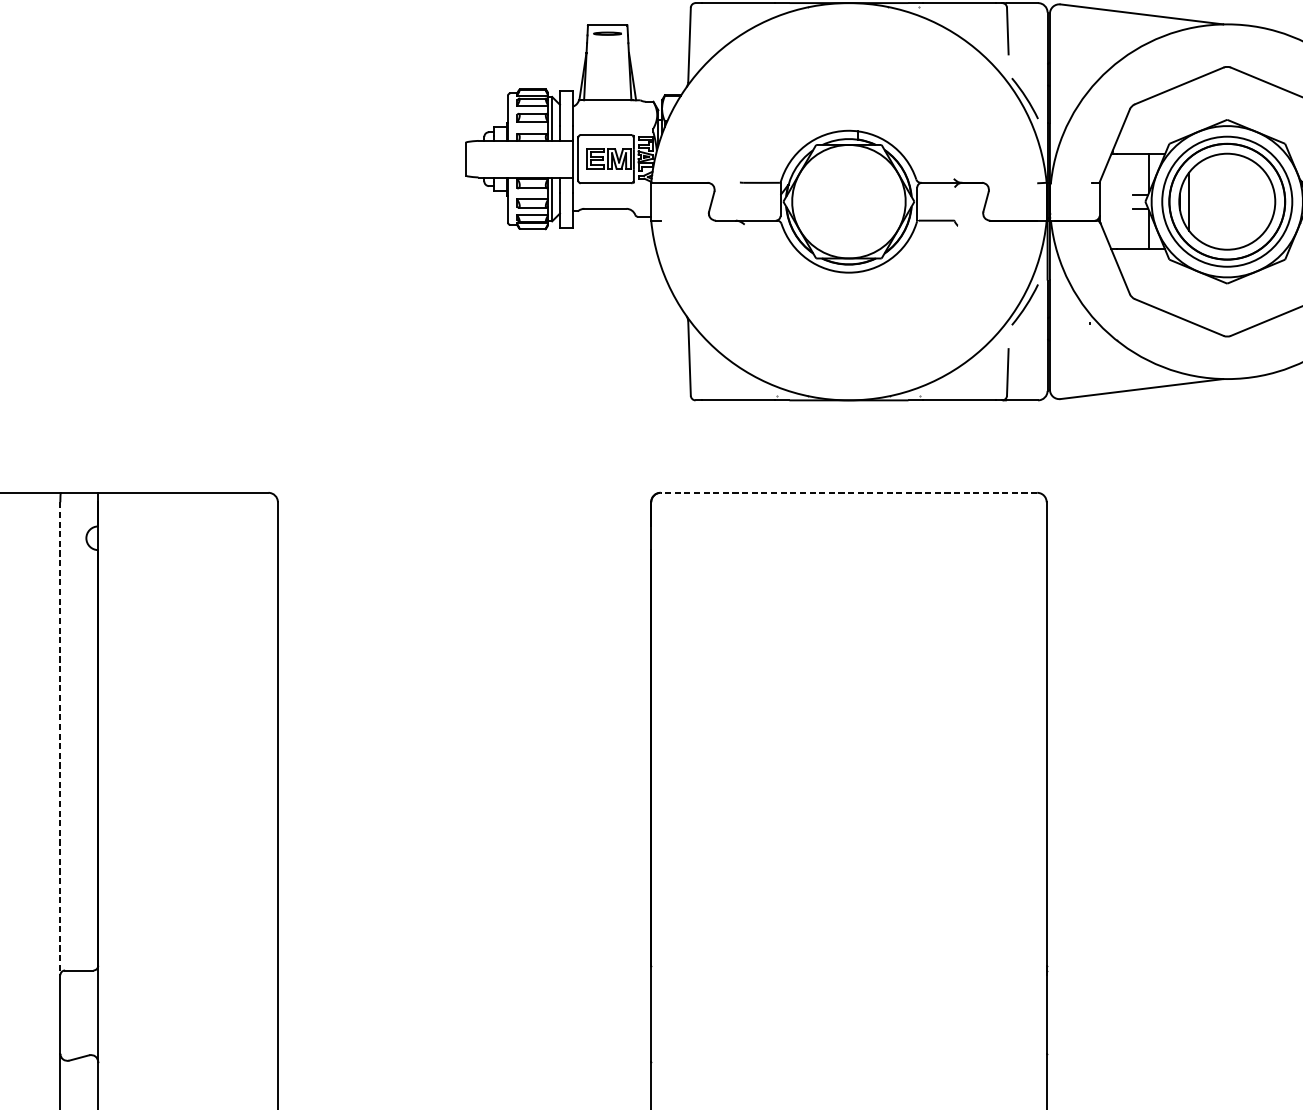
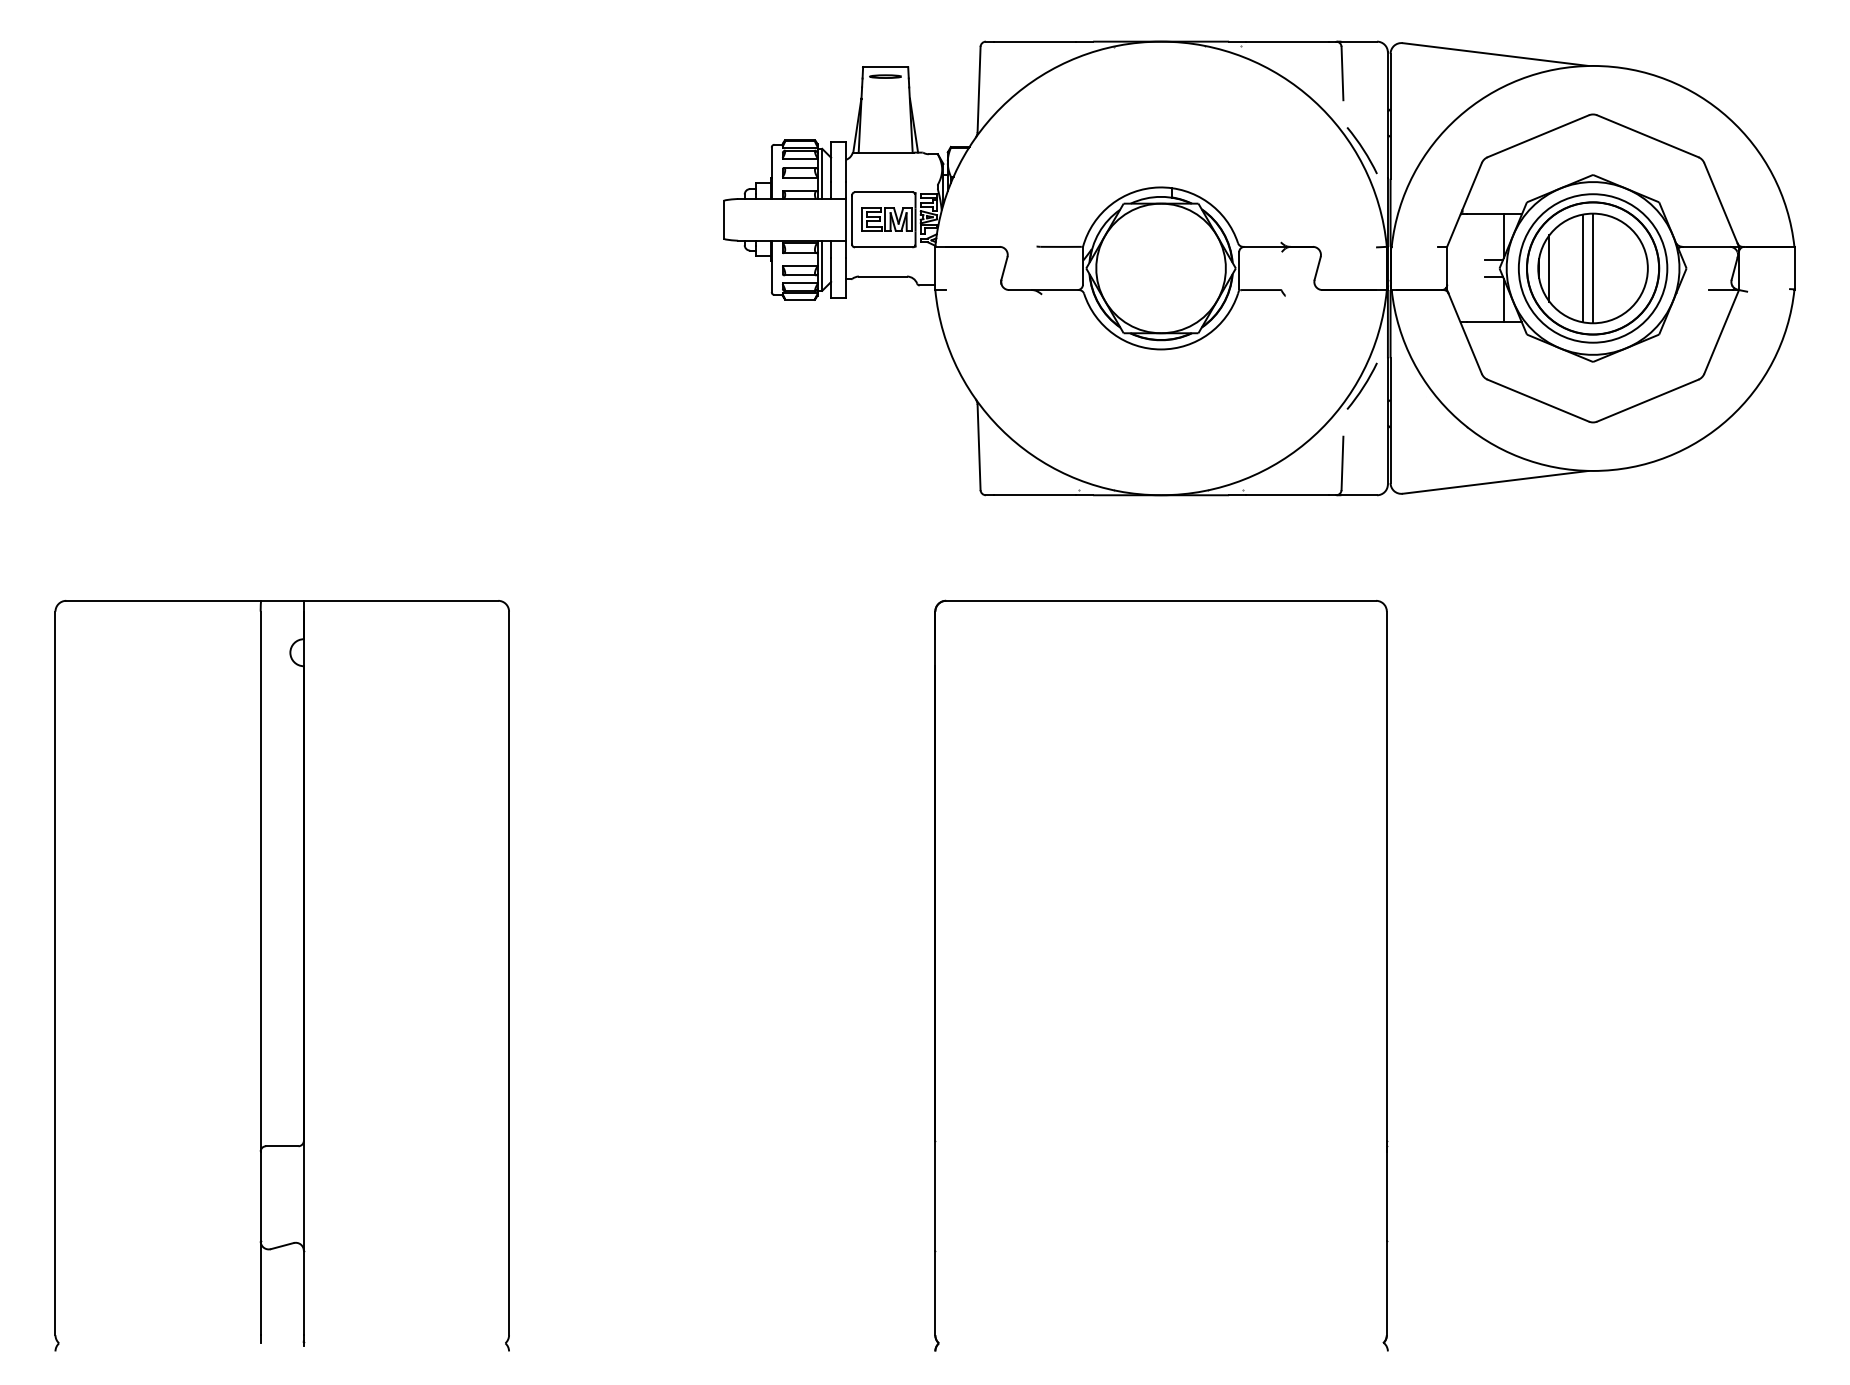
line: (1218, 201) -> (1582, 268), added
line: (1227, 201) -> (1593, 268), added
line: (849, 492) -> (1161, 600), dashed -> solid
line: (60, 739) -> (260, 882), dashed -> solid

